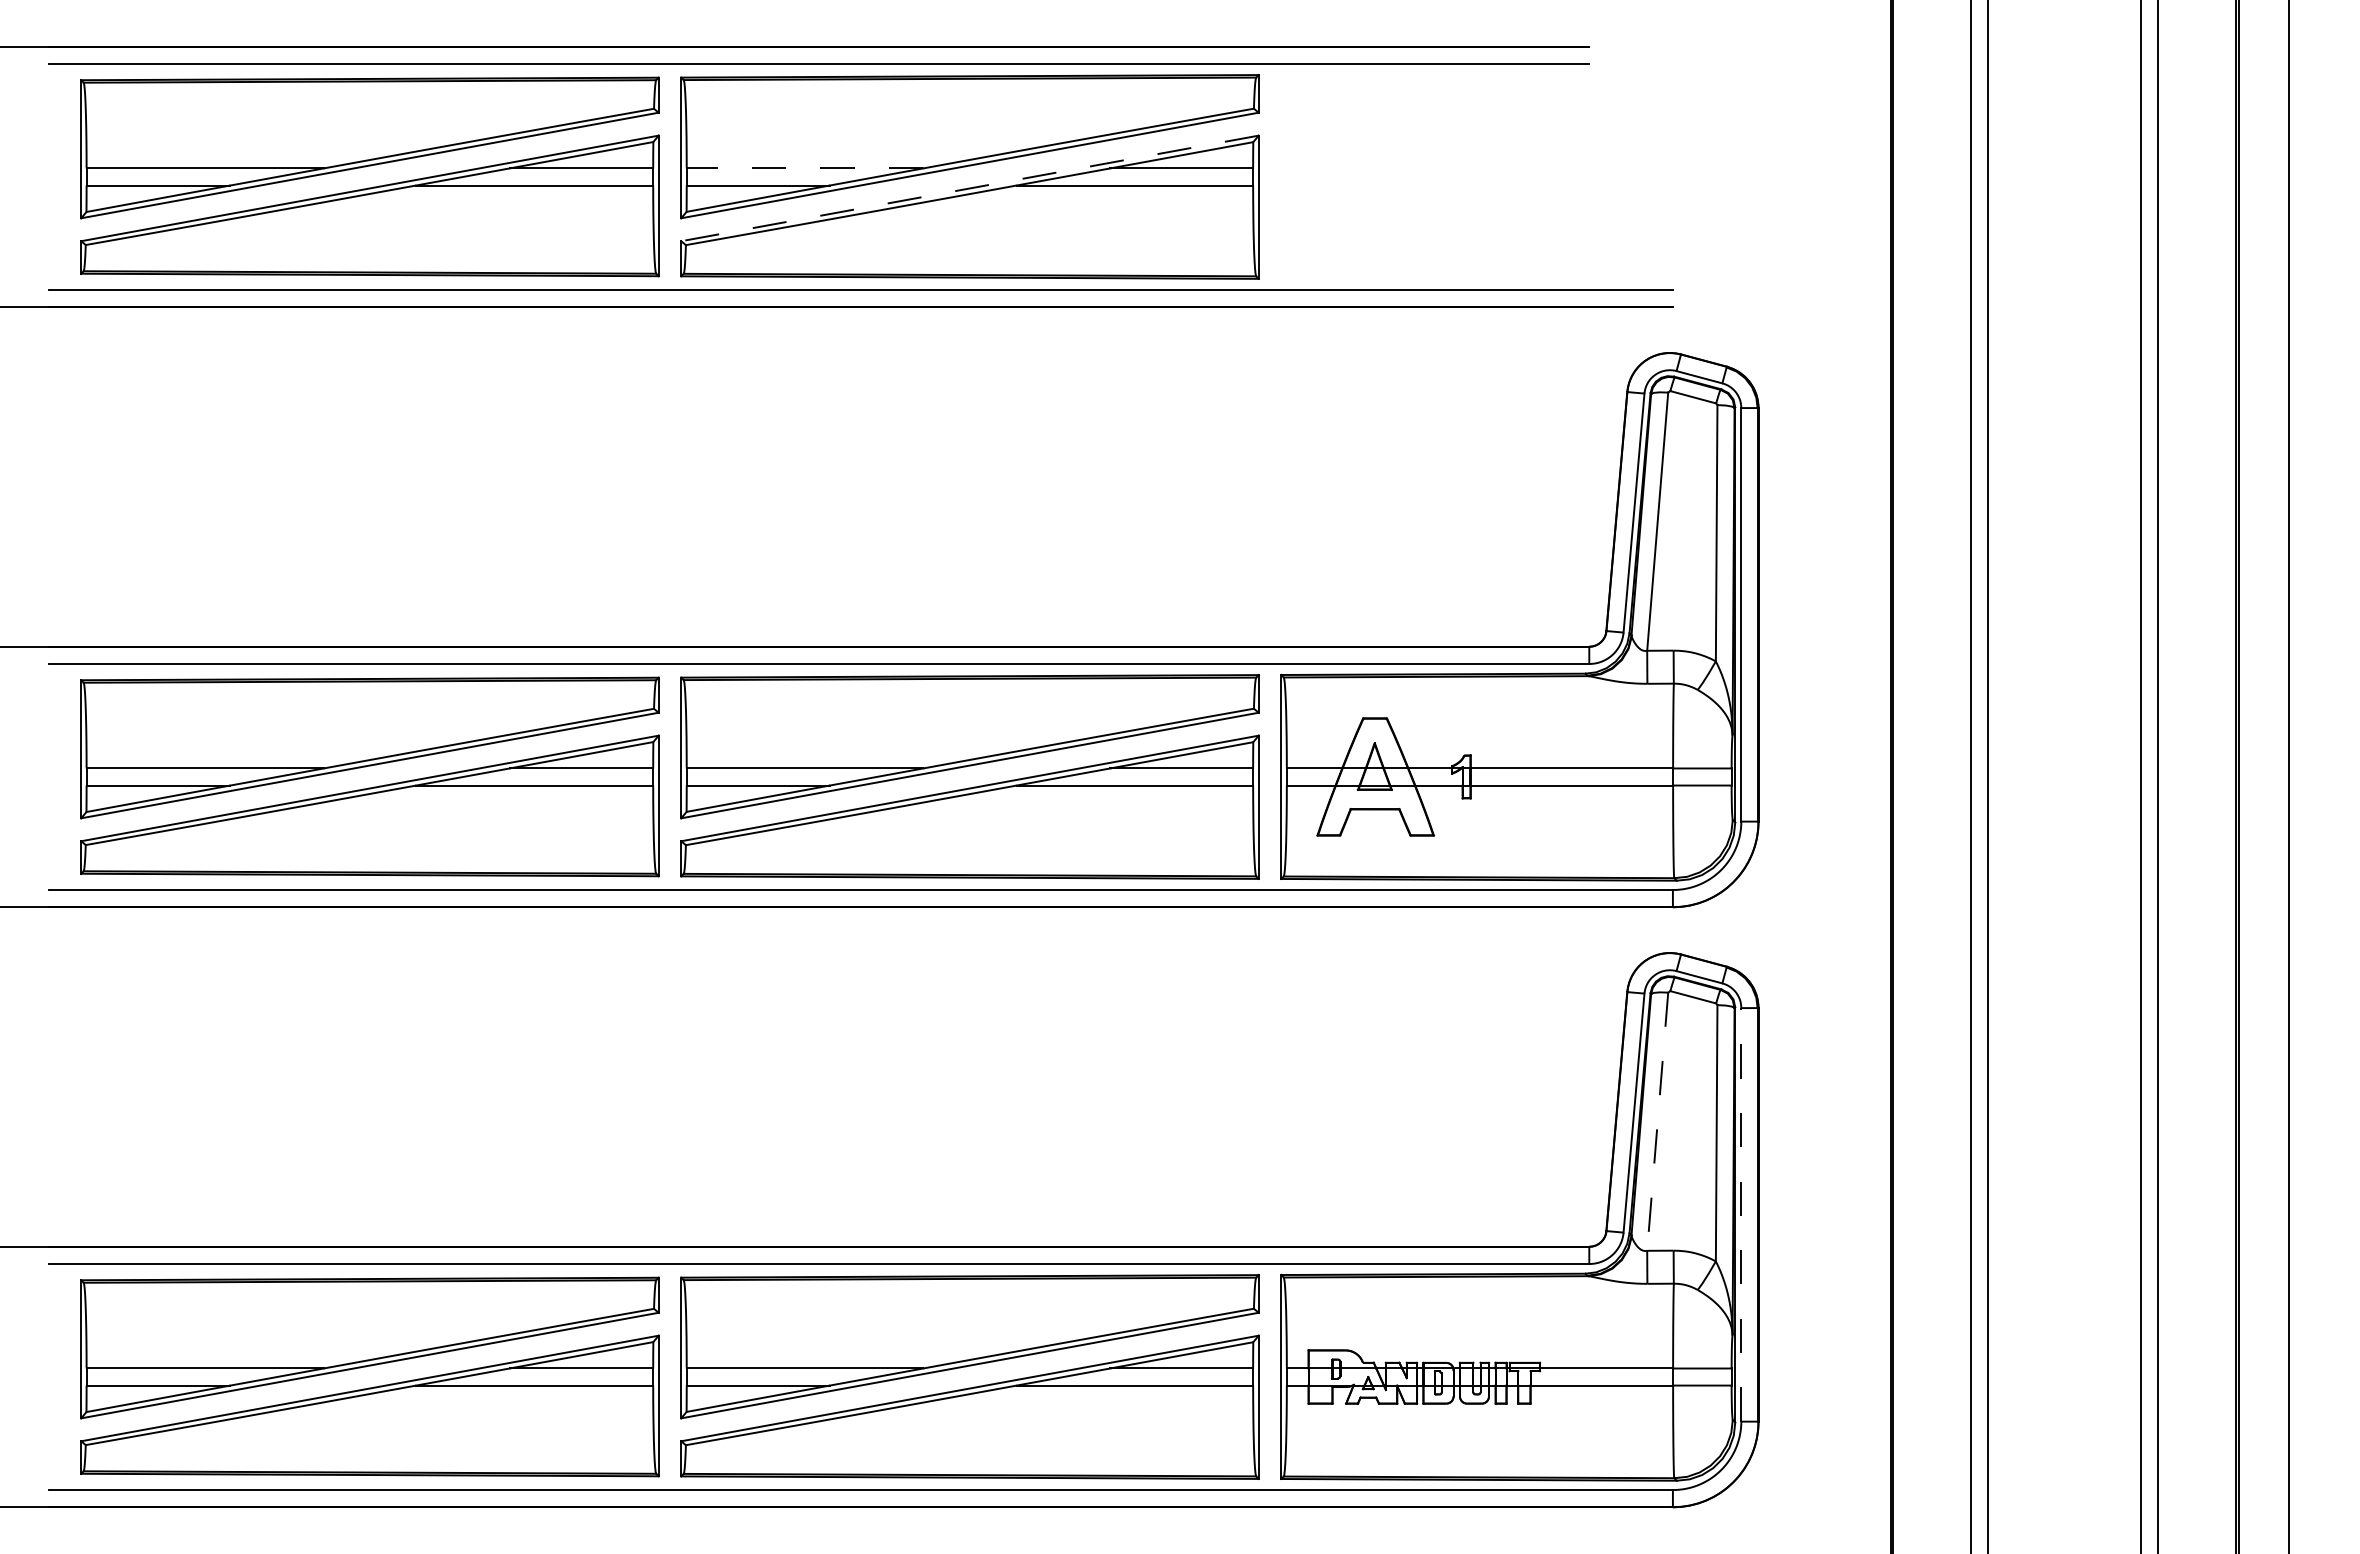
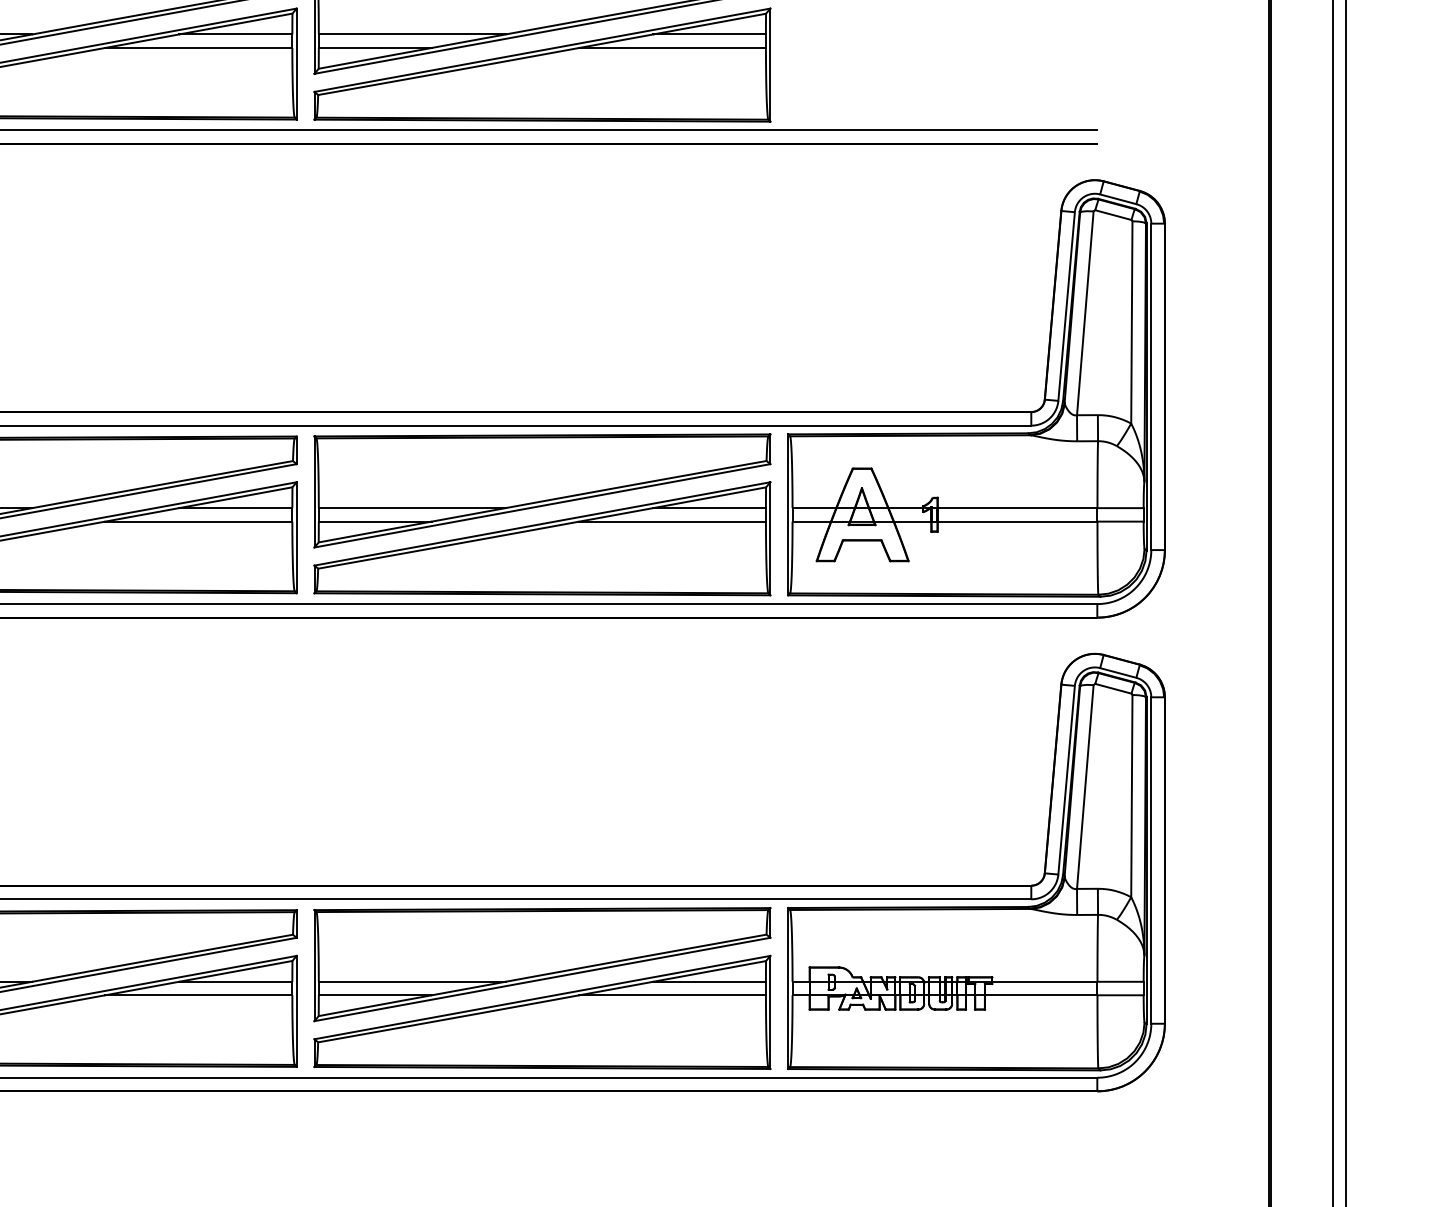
line: (804, 168) -> (411, 34), dashed -> solid
line: (969, 188) -> (542, 50), dashed -> solid
line: (1657, 1121) -> (1085, 786), dashed -> solid
line: (1741, 1214) -> (1151, 860), dashed -> solid

